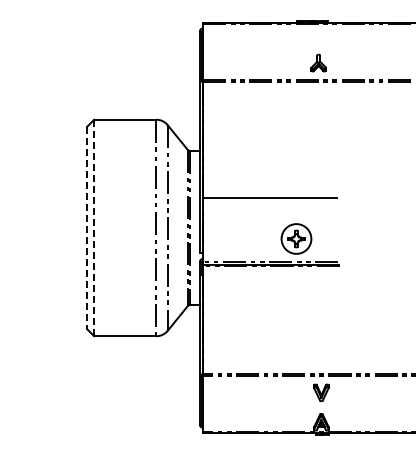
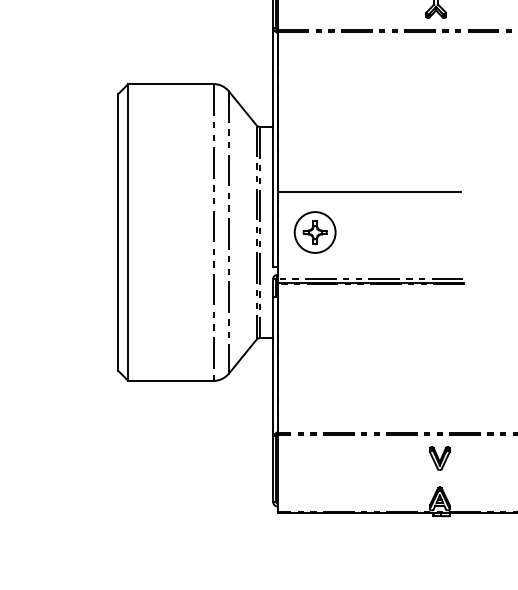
line: (86, 228) -> (117, 233), dashed -> solid
line: (94, 228) -> (128, 233), dashed -> solid
part: (296, 238) -> (315, 231), moved

